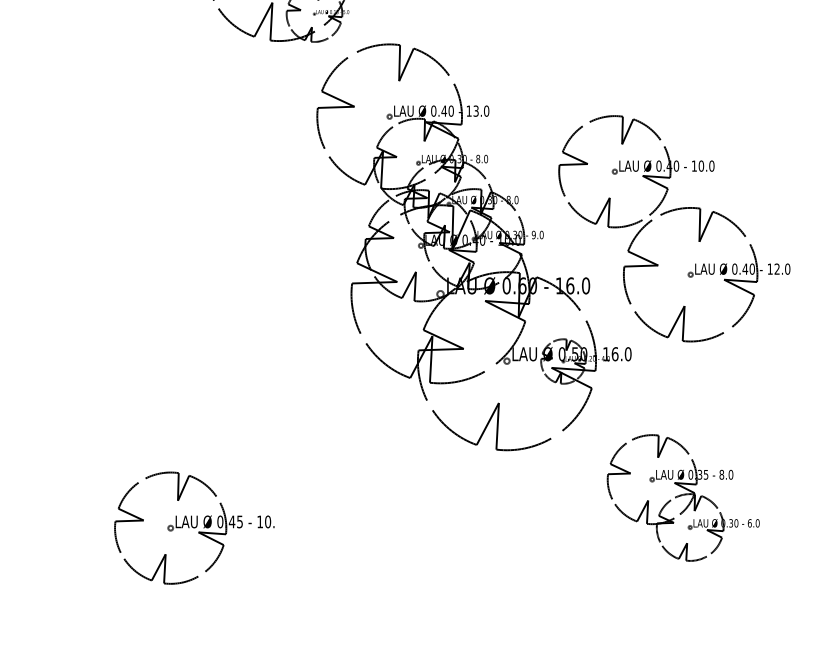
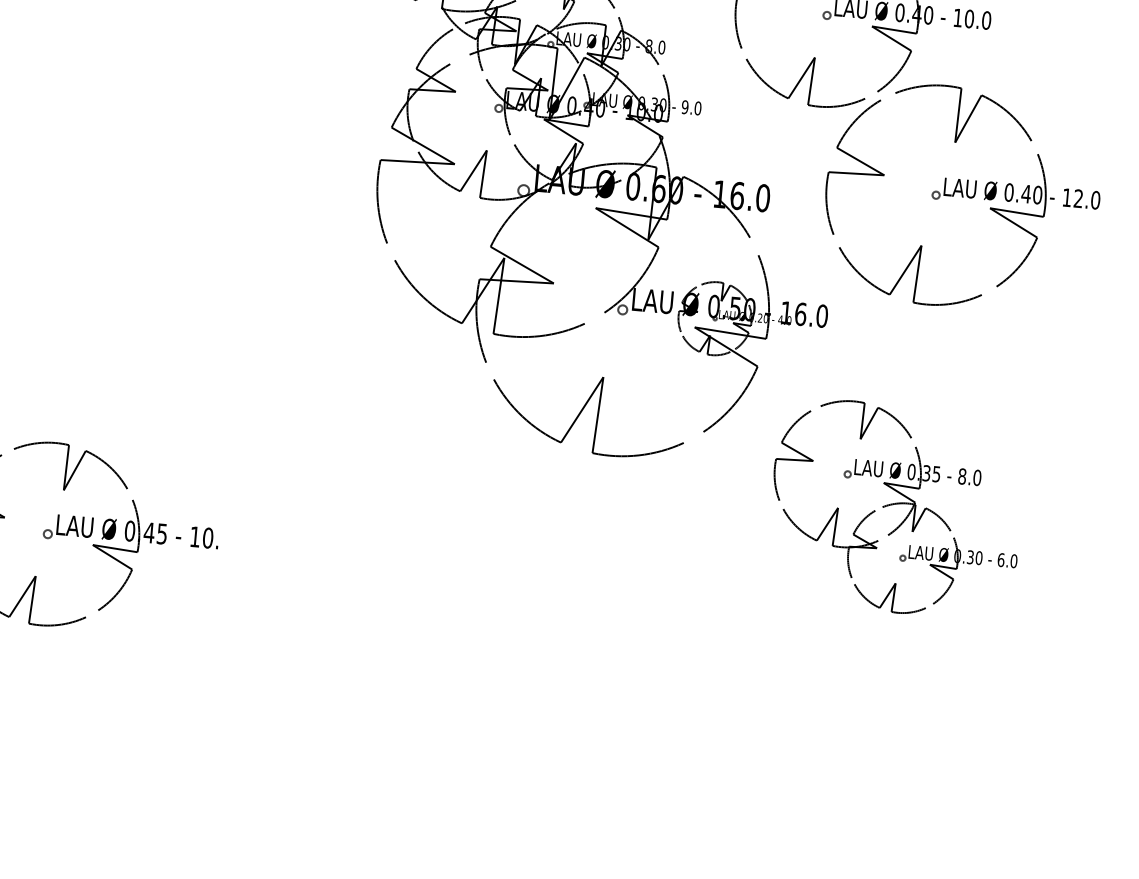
part: (682, 497) -> (894, 507), moved

